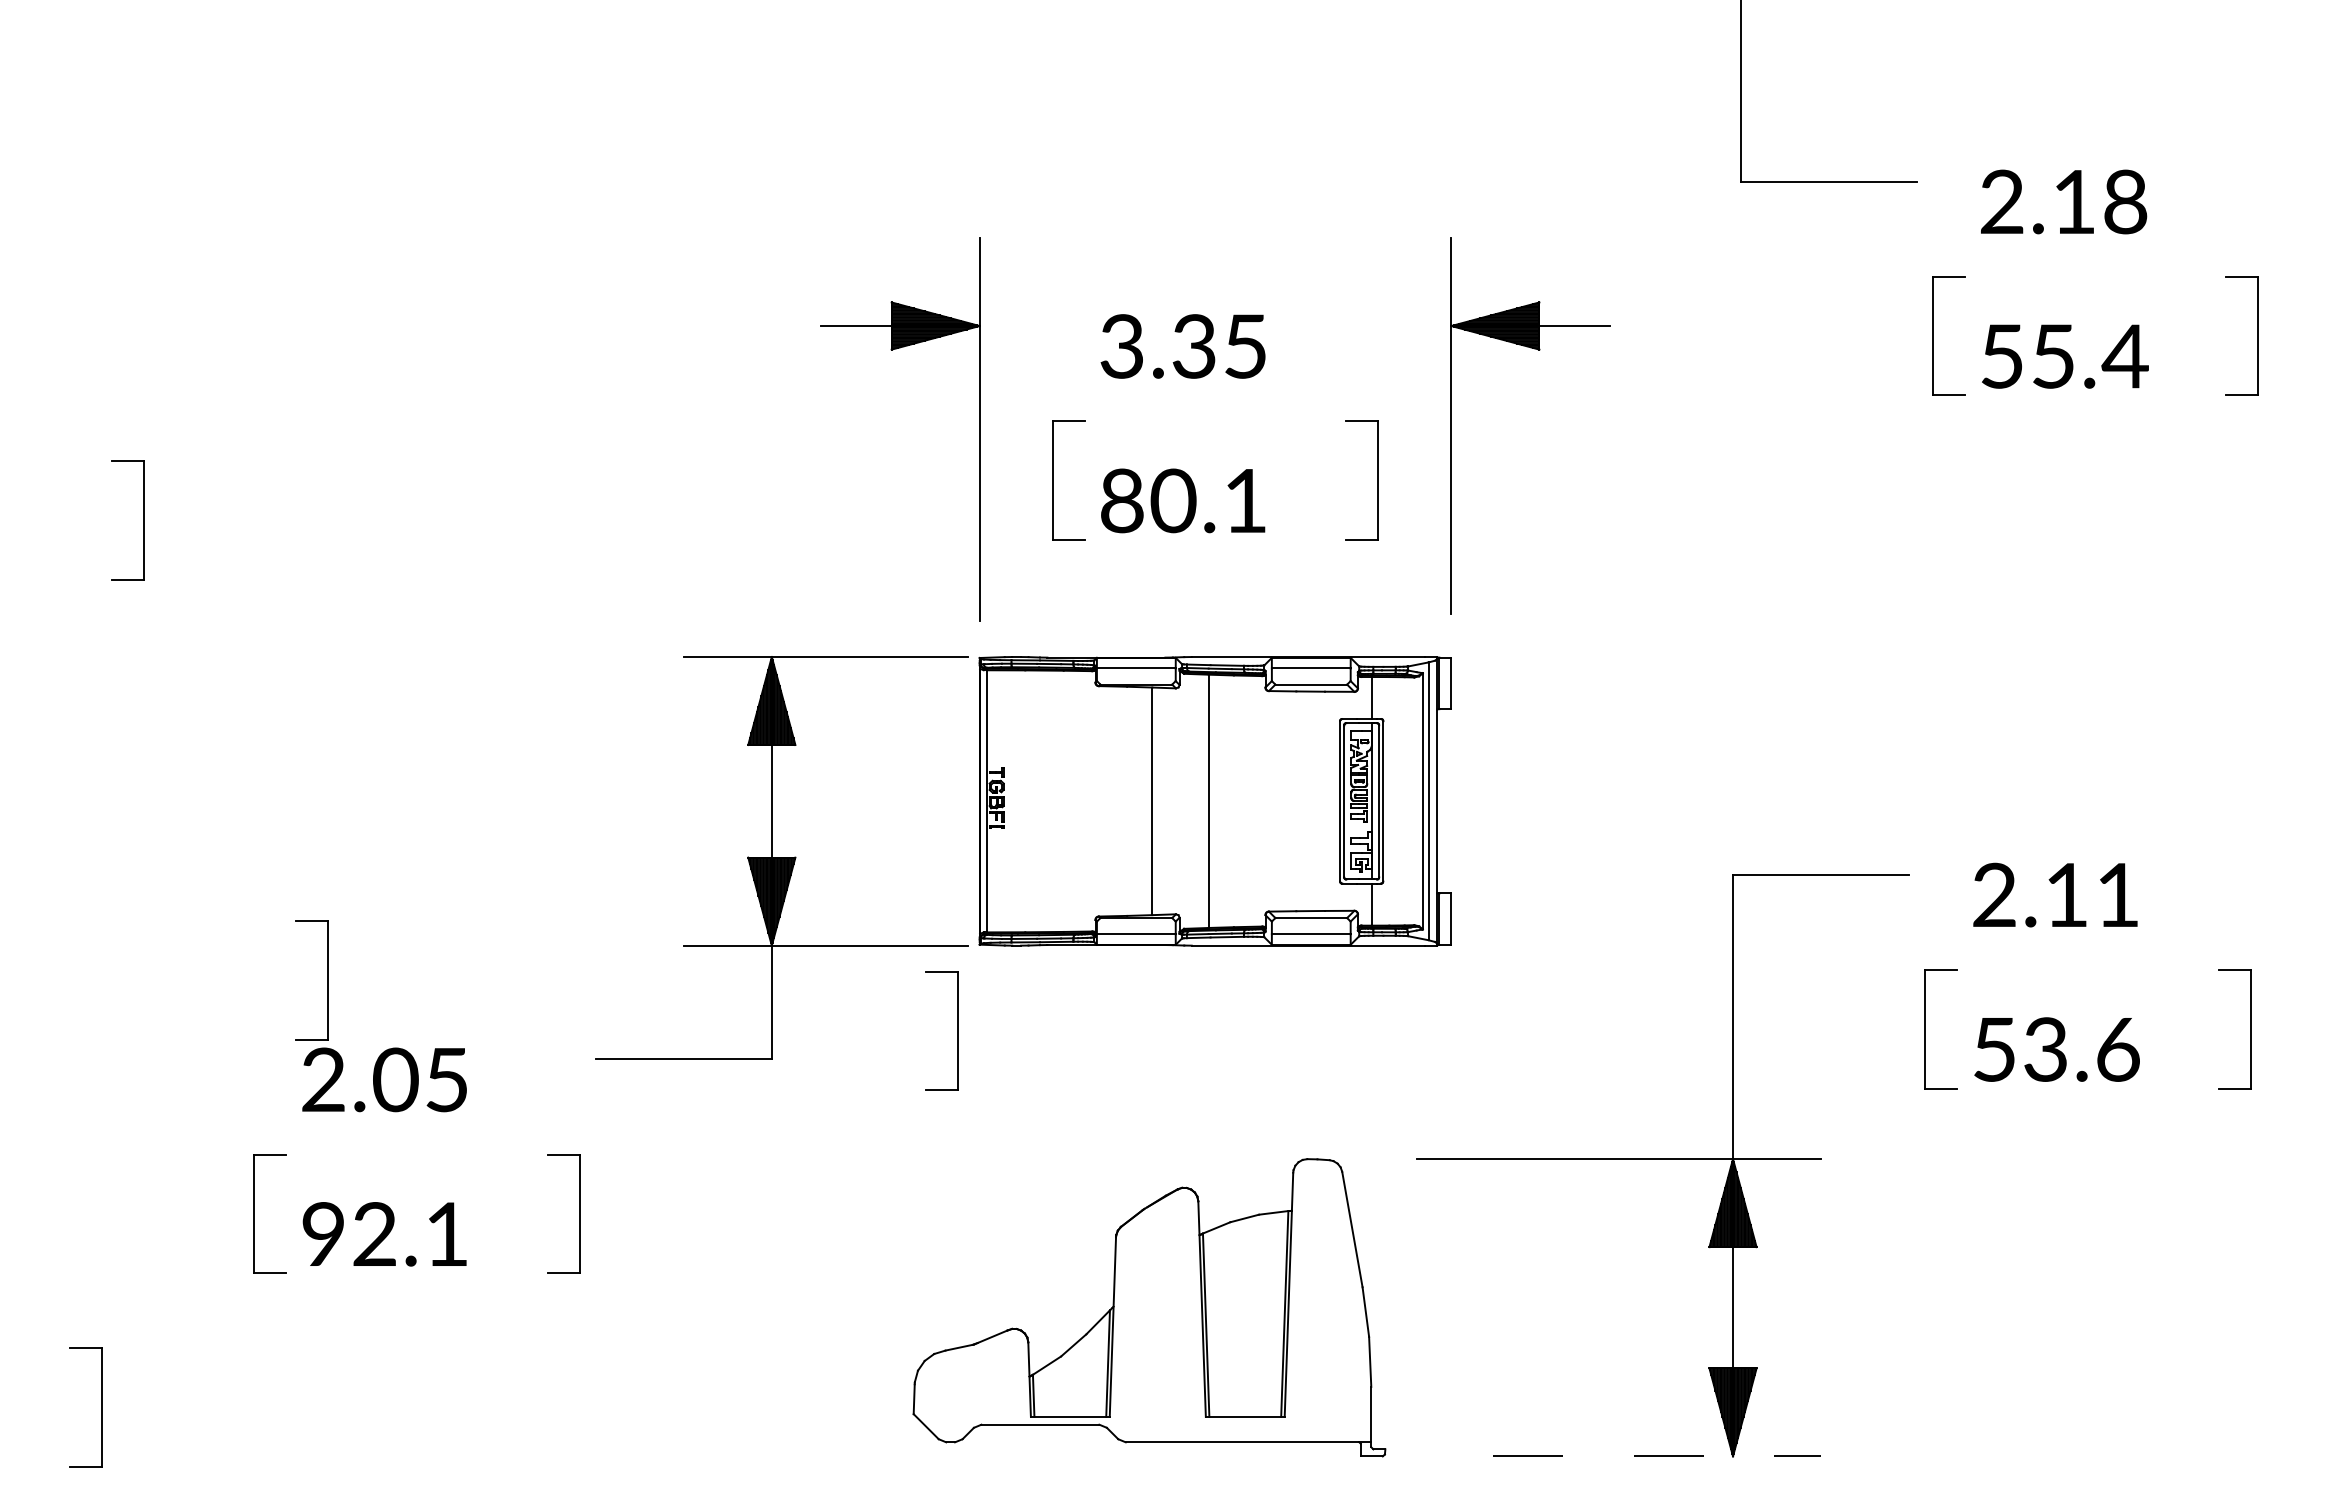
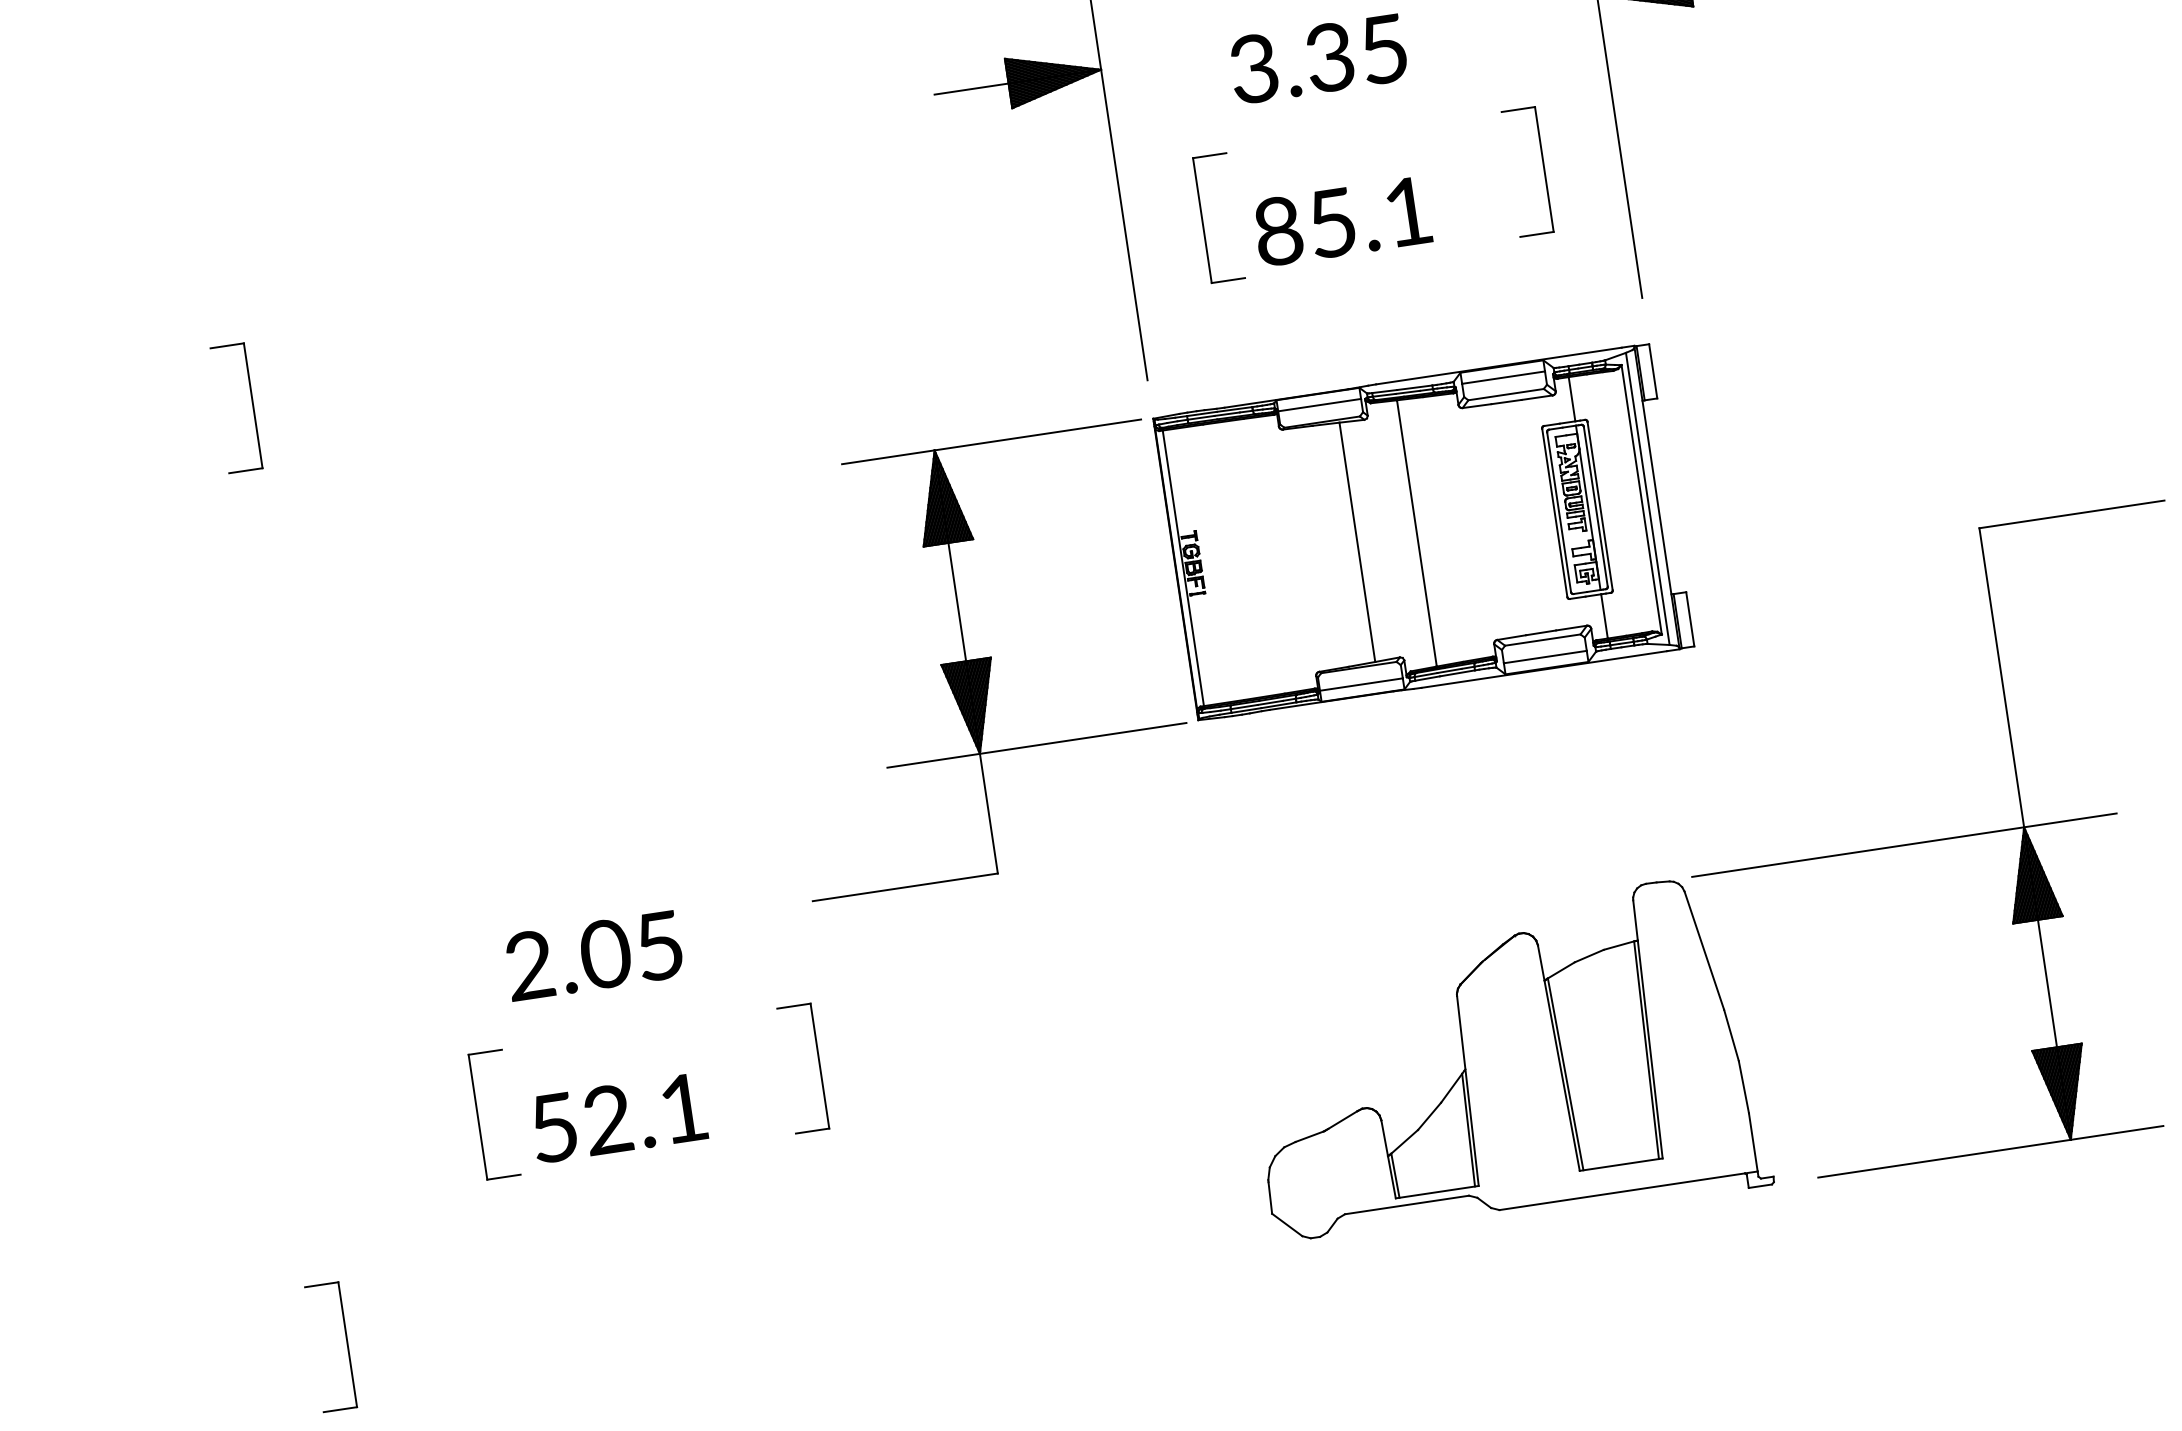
text: (1173, 500) -> (1332, 222), 80.1 -> 85.1
part: (327, 980) -> (518, 860), removed
part: (957, 1030) -> (1188, 813), removed
text: (322, 1234) -> (552, 1128), 92.1 -> 52.1
part: (1149, 1307) -> (1503, 1064), moved
line: (1657, 1456) -> (1991, 1151), dashed -> solid

